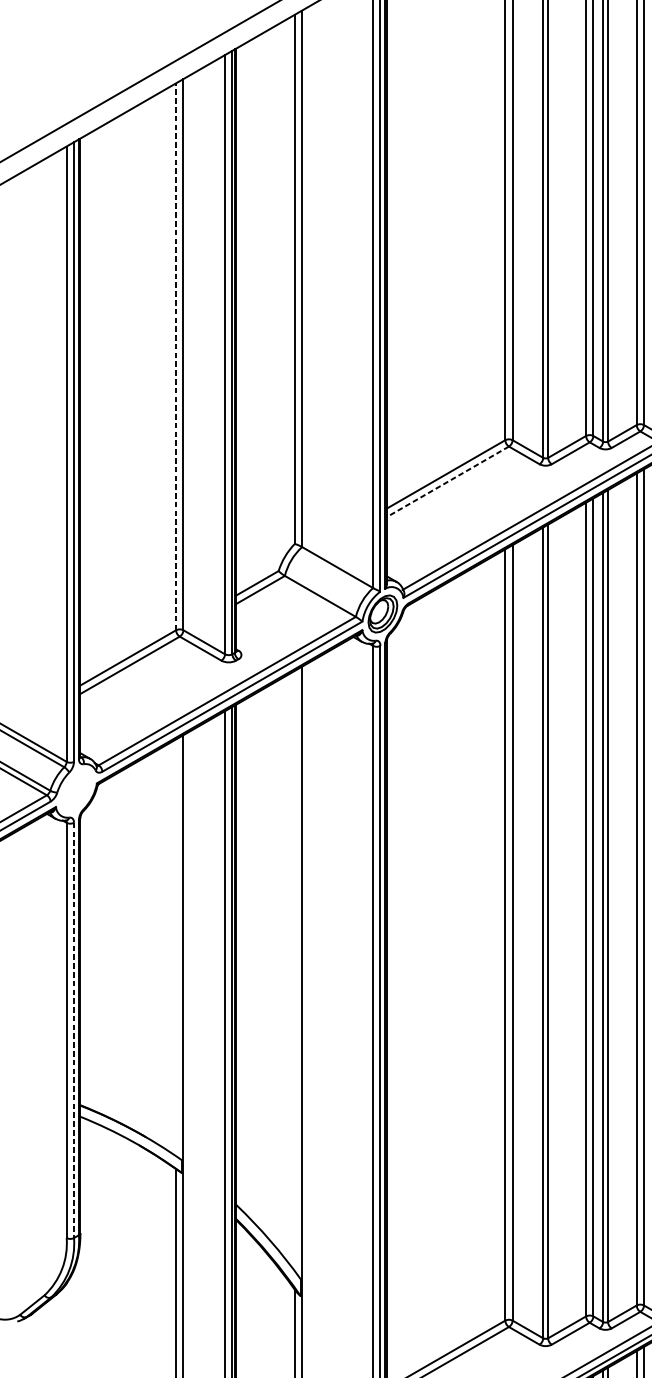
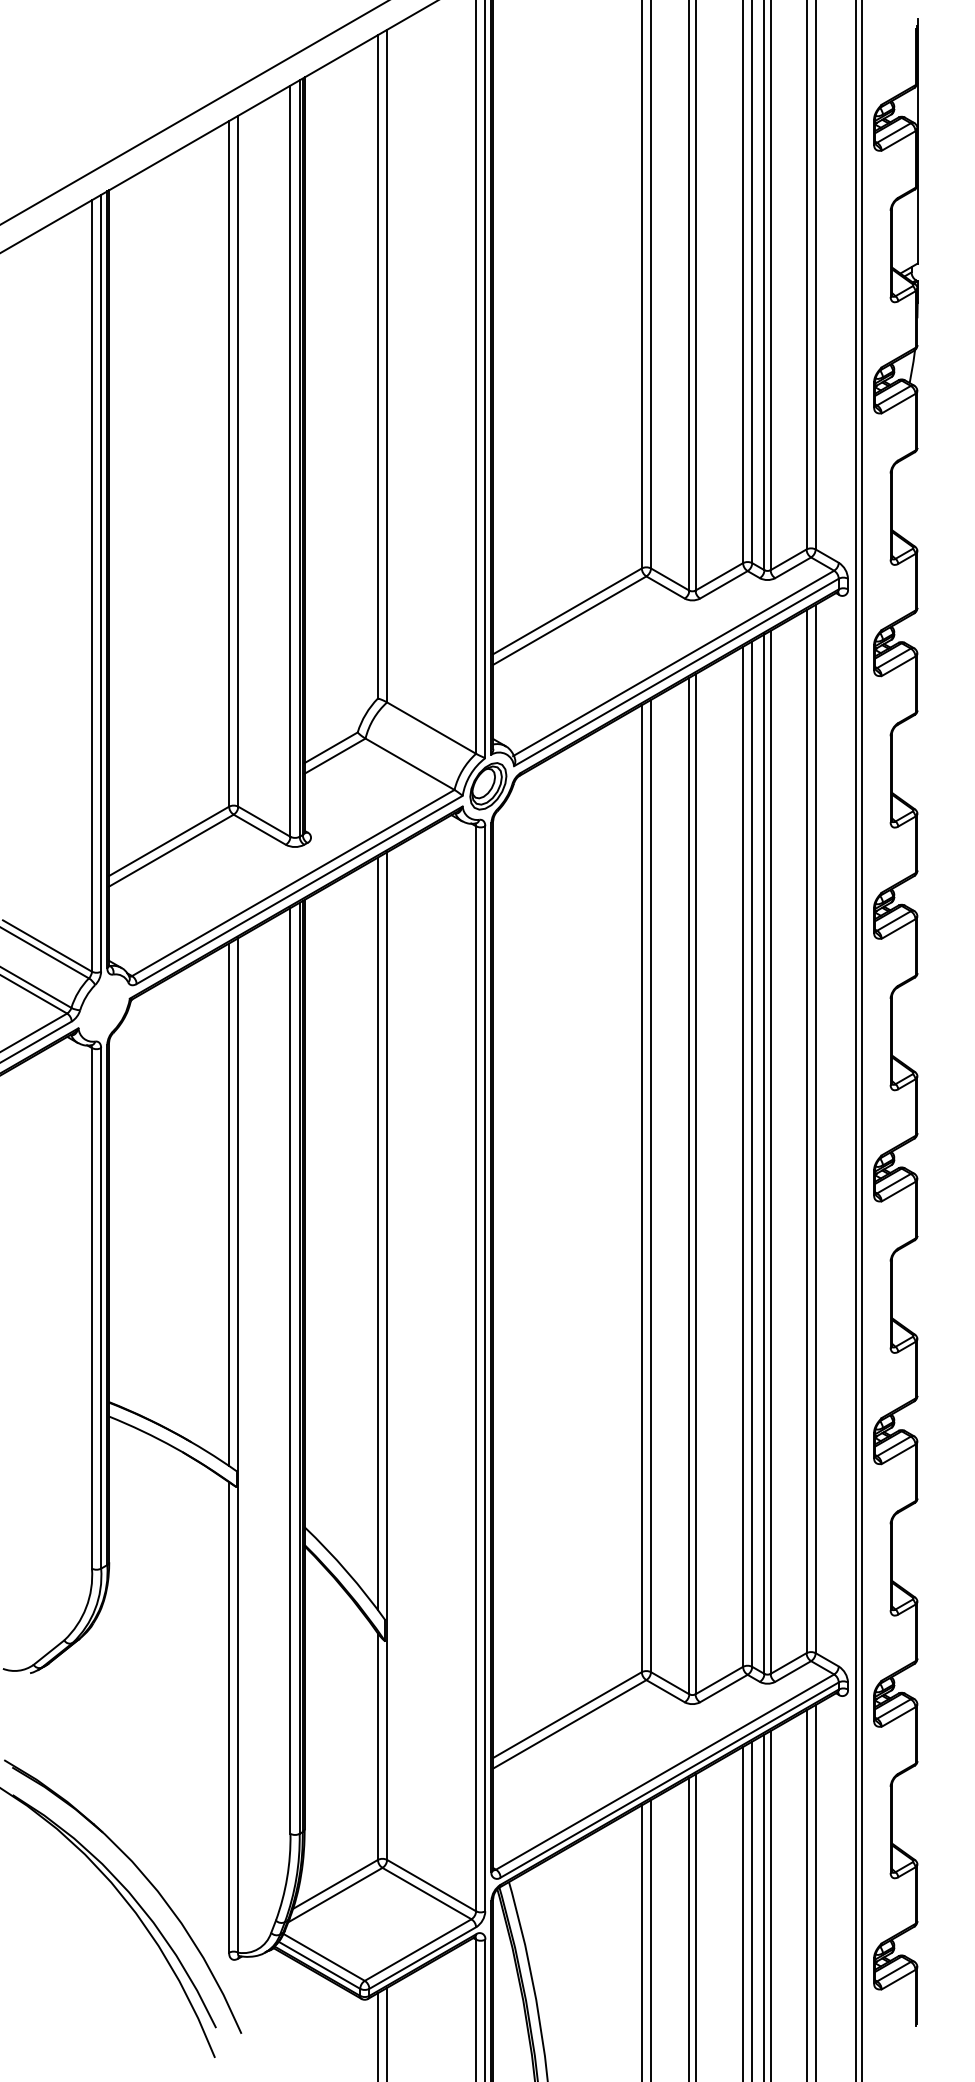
line: (176, 356) -> (229, 463), dashed -> solid
line: (447, 481) -> (569, 620), dashed -> solid
line: (176, 947) -> (229, 1204), added
line: (294, 970) -> (377, 1233), added
line: (74, 1030) -> (101, 1308), dashed -> solid

